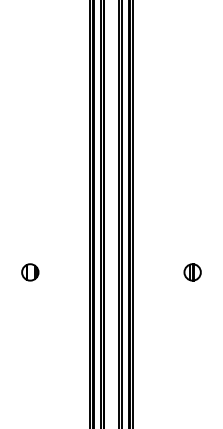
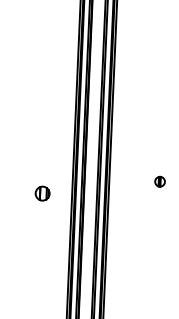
part: (30, 272) -> (42, 193), moved
part: (192, 272) -> (159, 181), size x0.7

